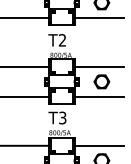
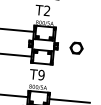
line: (98, 66) -> (74, 35), removed
line: (98, 96) -> (72, 60), removed
text: (62, 117) -> (41, 74), T3 -> T9

